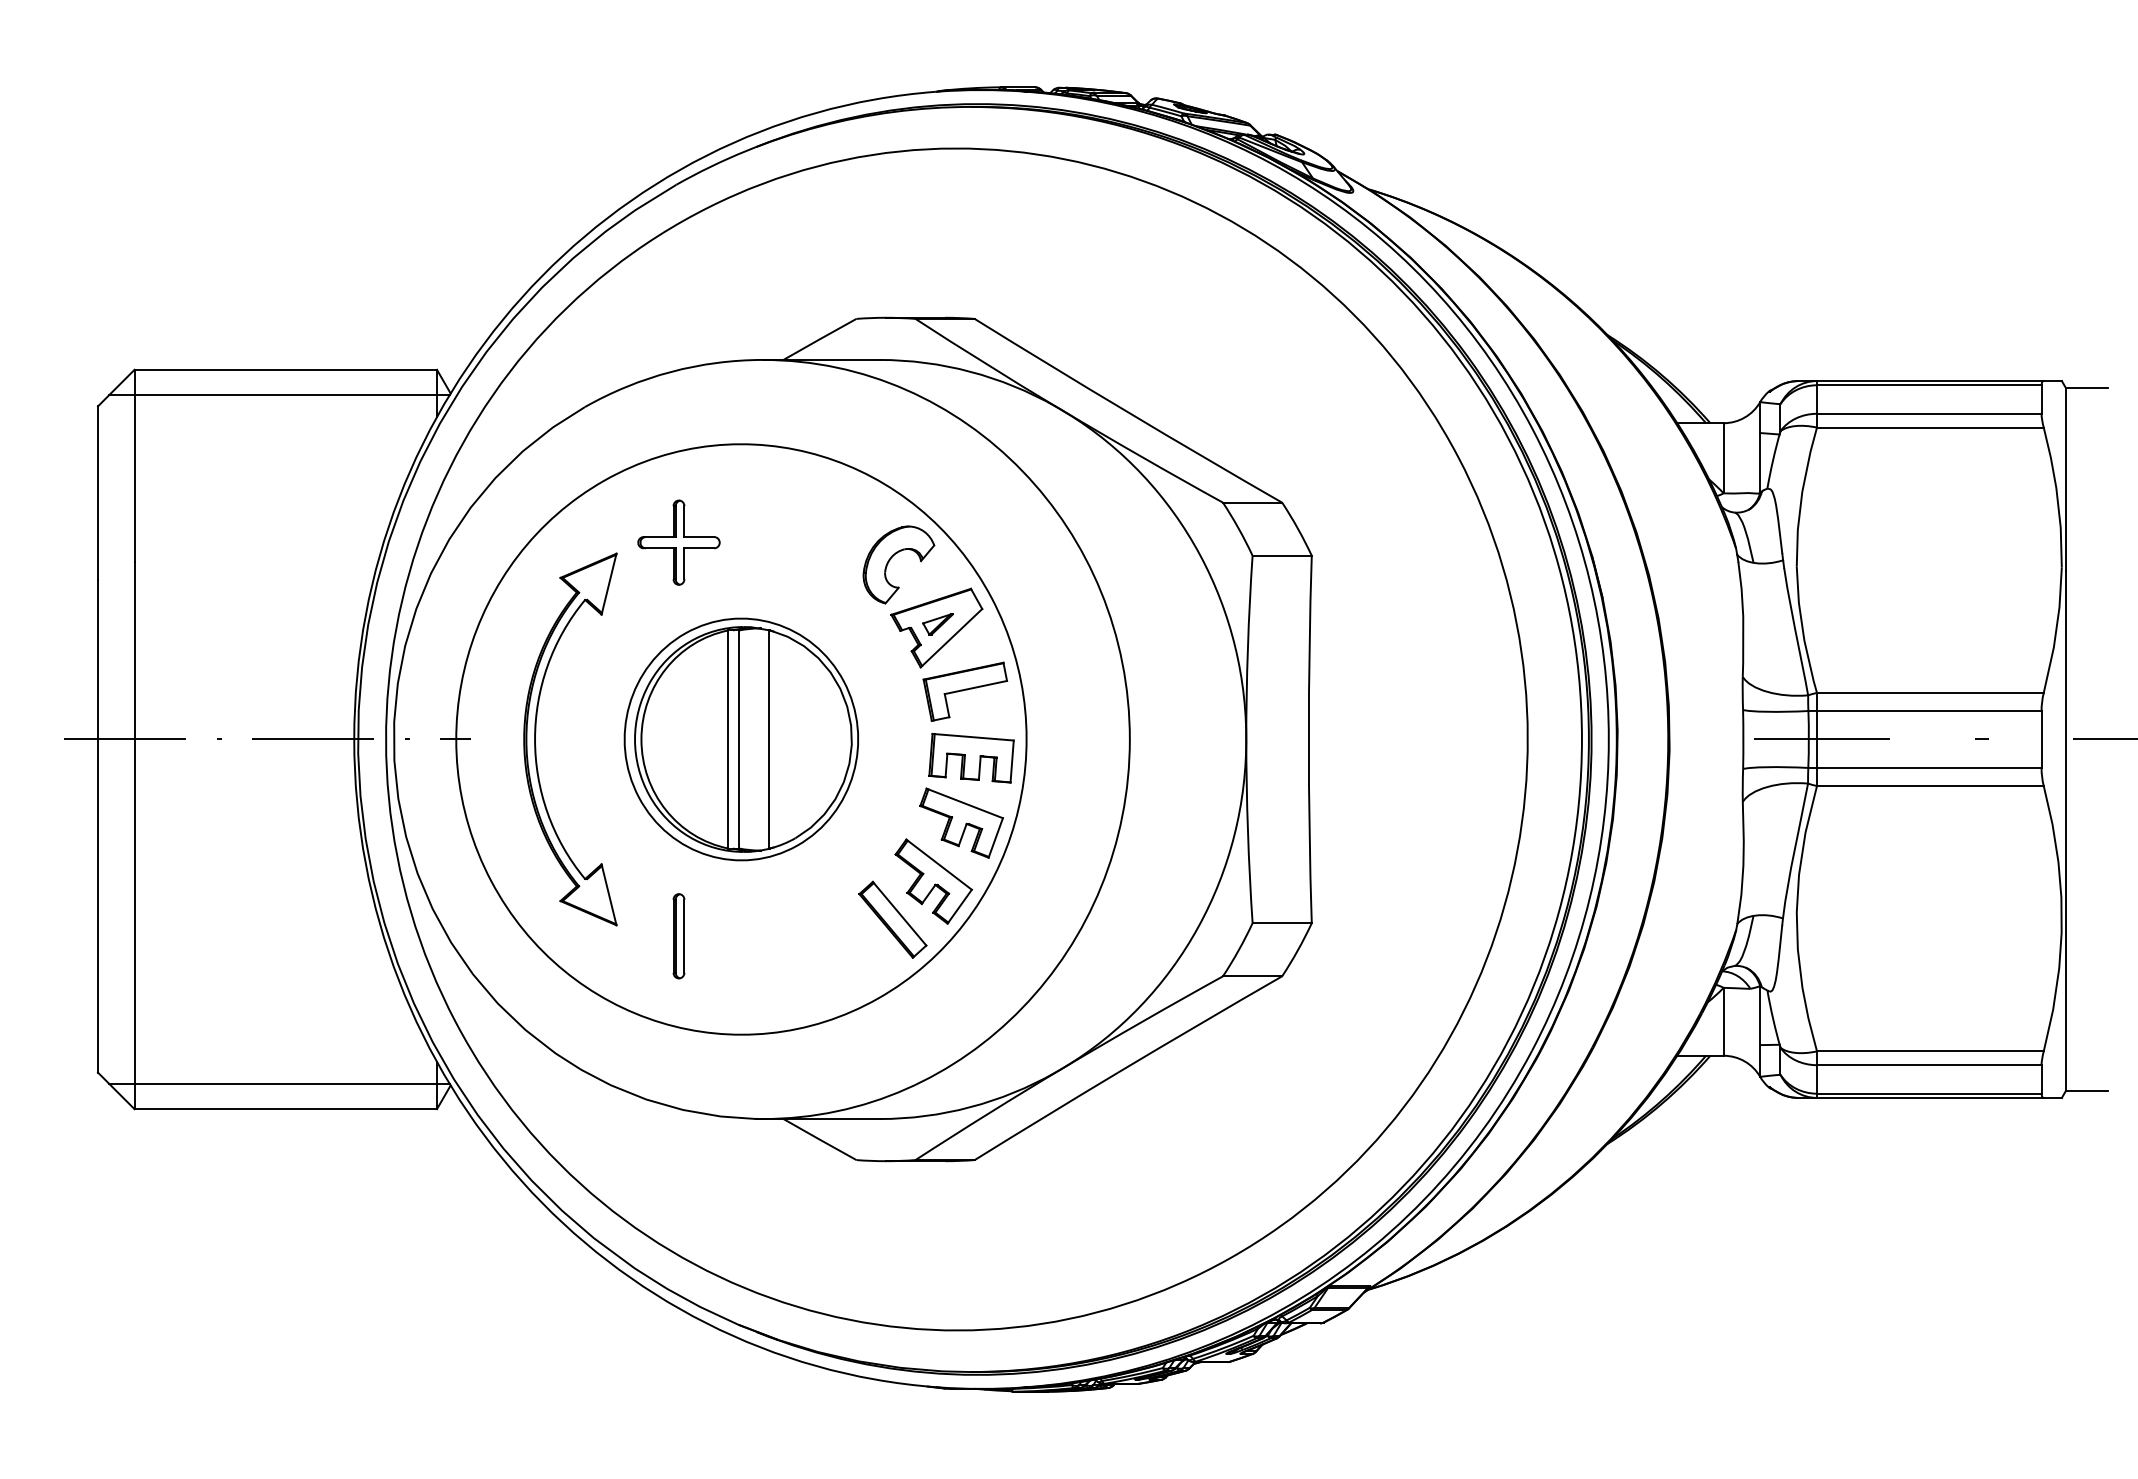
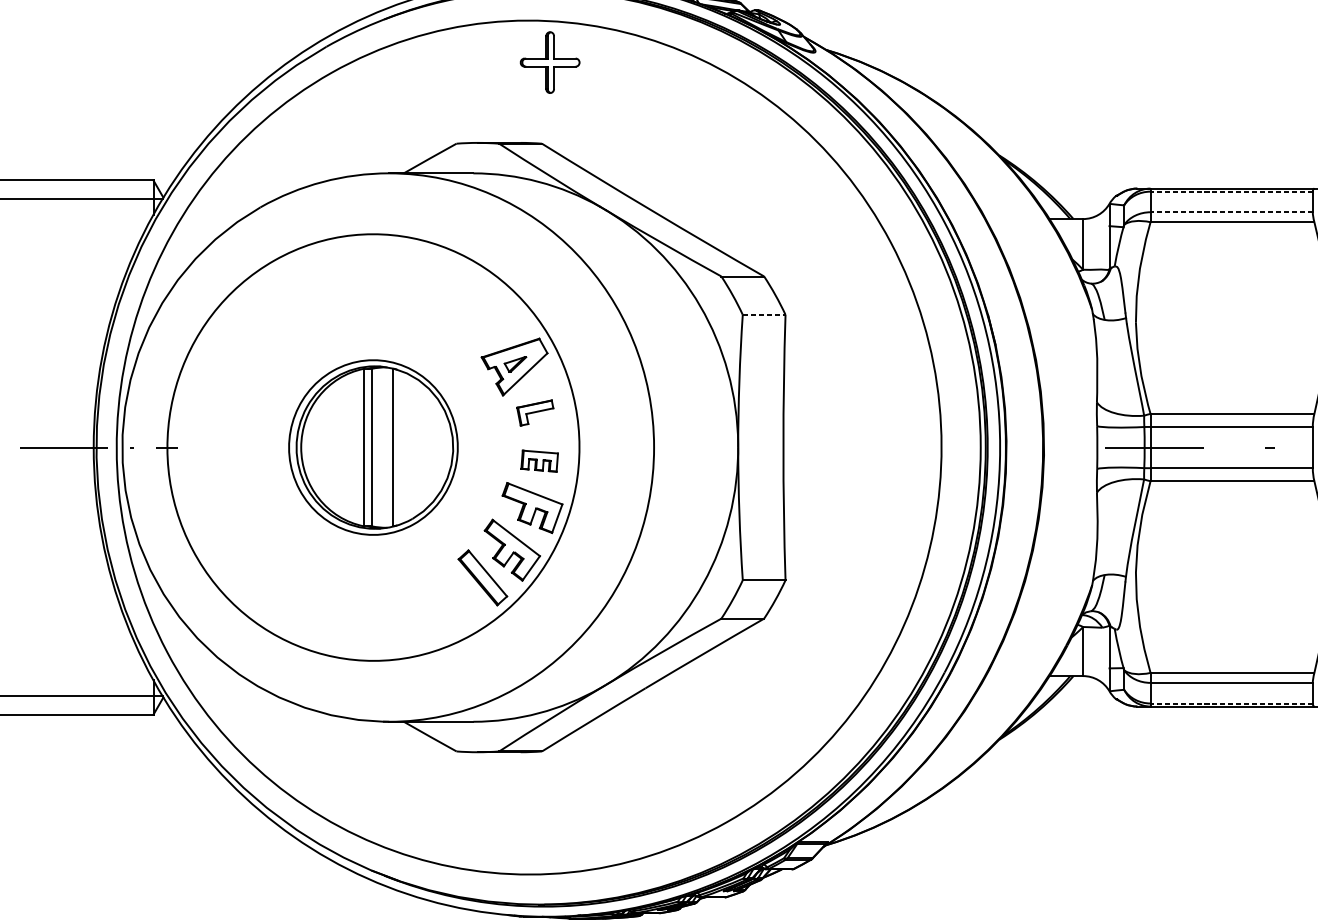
line: (1928, 385) -> (1231, 191), solid -> dashed
line: (1928, 413) -> (1231, 212), solid -> dashed
part: (678, 542) -> (549, 62), moved
line: (1282, 555) -> (764, 314), solid -> dashed
part: (890, 560) -> (481, 318), removed
part: (965, 691) -> (535, 412), size x0.6
part: (536, 732) -> (225, 442), removed
part: (971, 758) -> (539, 461), size x0.6
part: (678, 936) -> (327, 589), removed
line: (1928, 1093) -> (1231, 703), solid -> dashed

